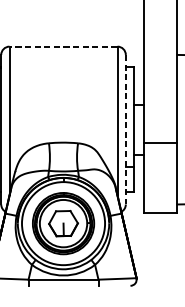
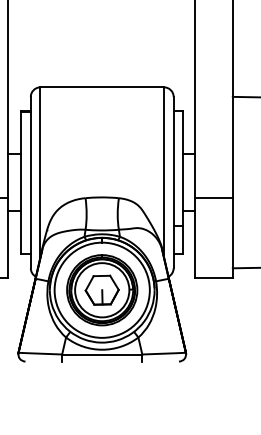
line: (63, 46) -> (102, 87), dashed -> solid
line: (125, 129) -> (173, 182), dashed -> solid

